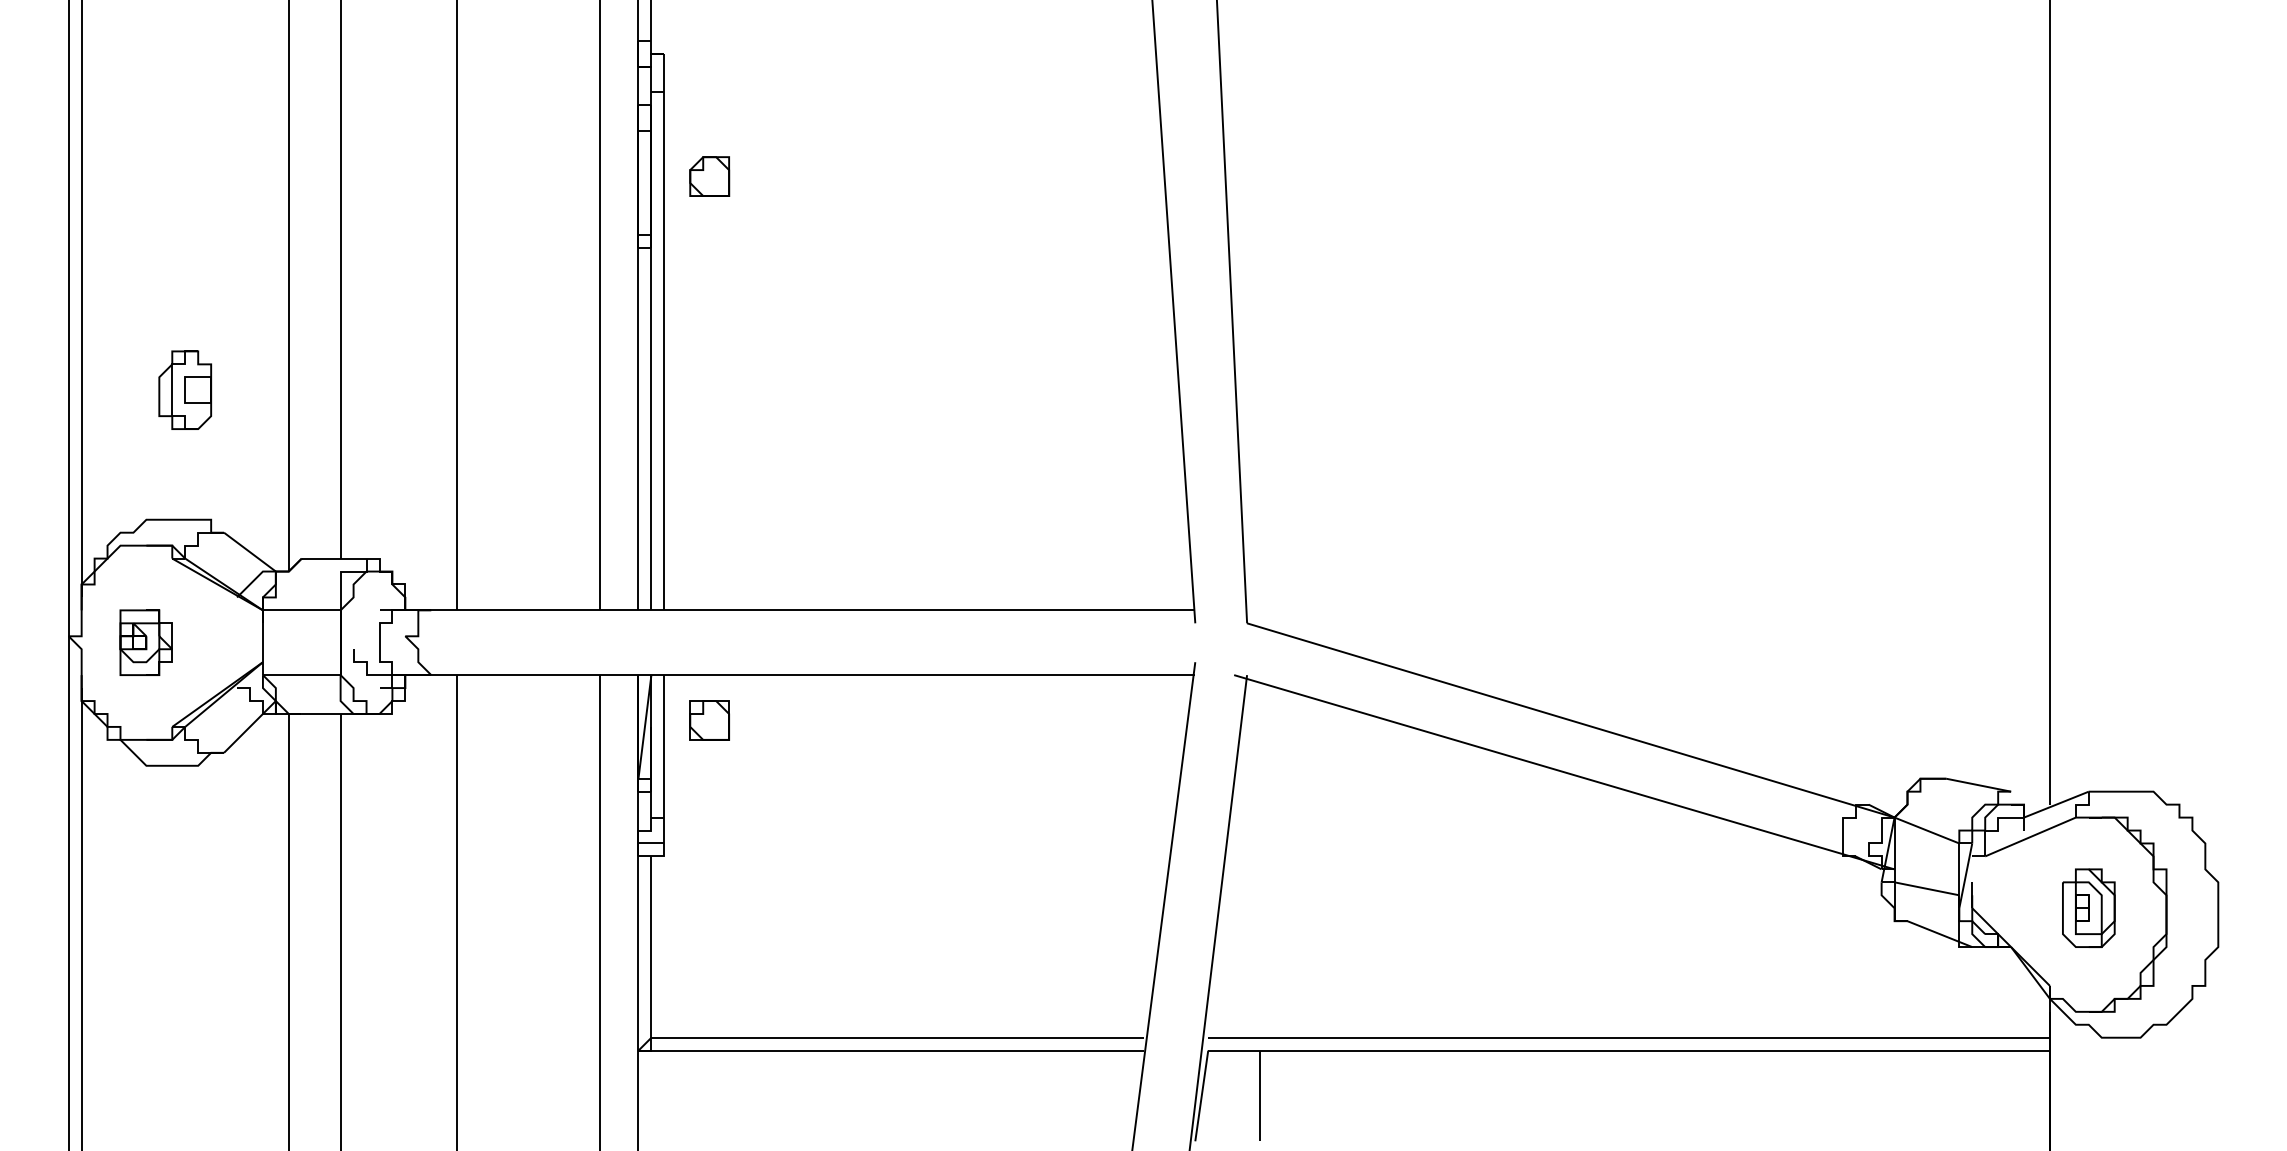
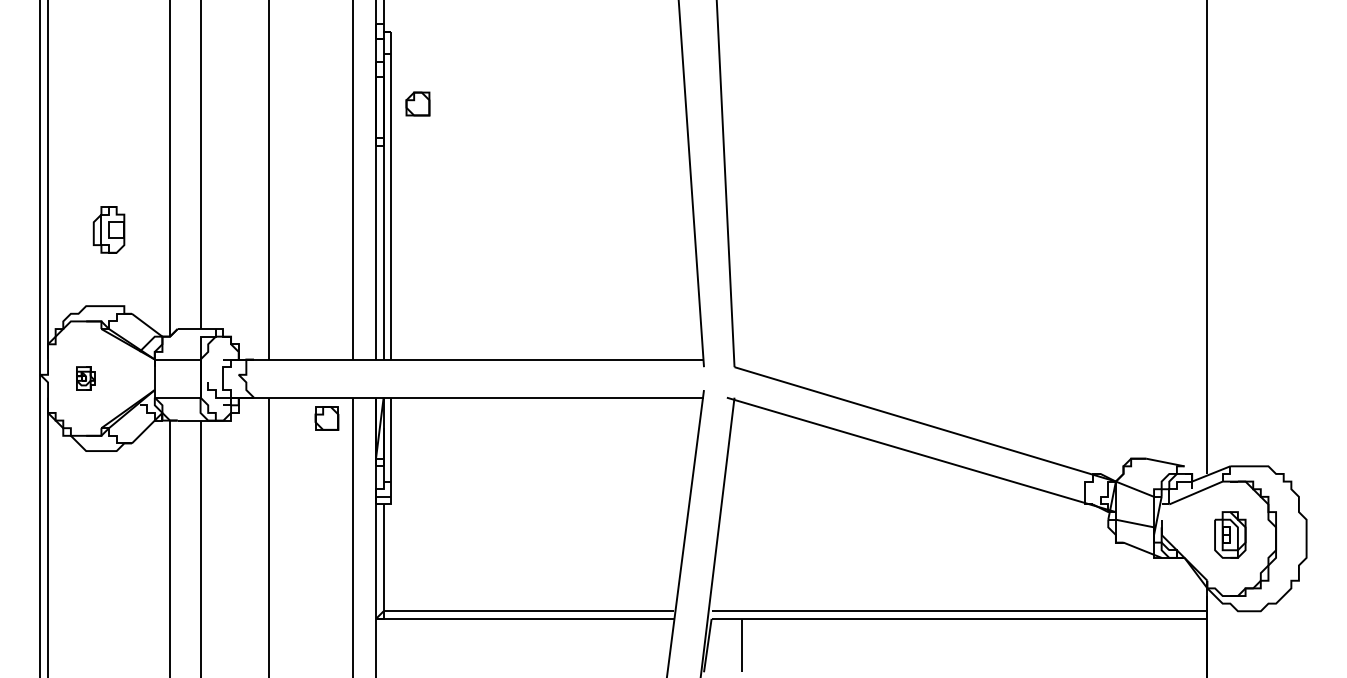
part: (145, 642) -> (85, 378), size x0.6
part: (708, 720) -> (326, 418), moved

